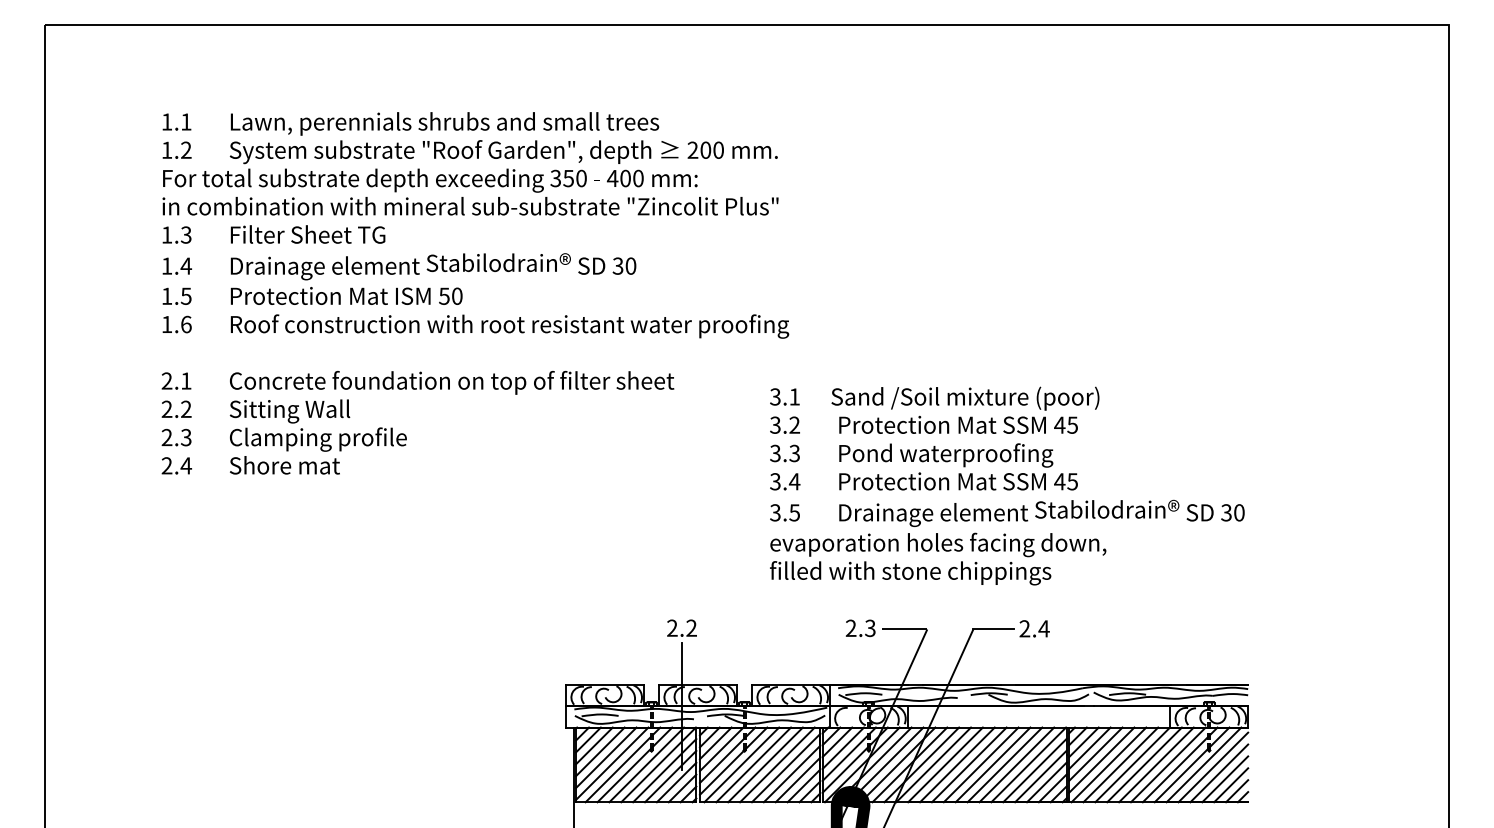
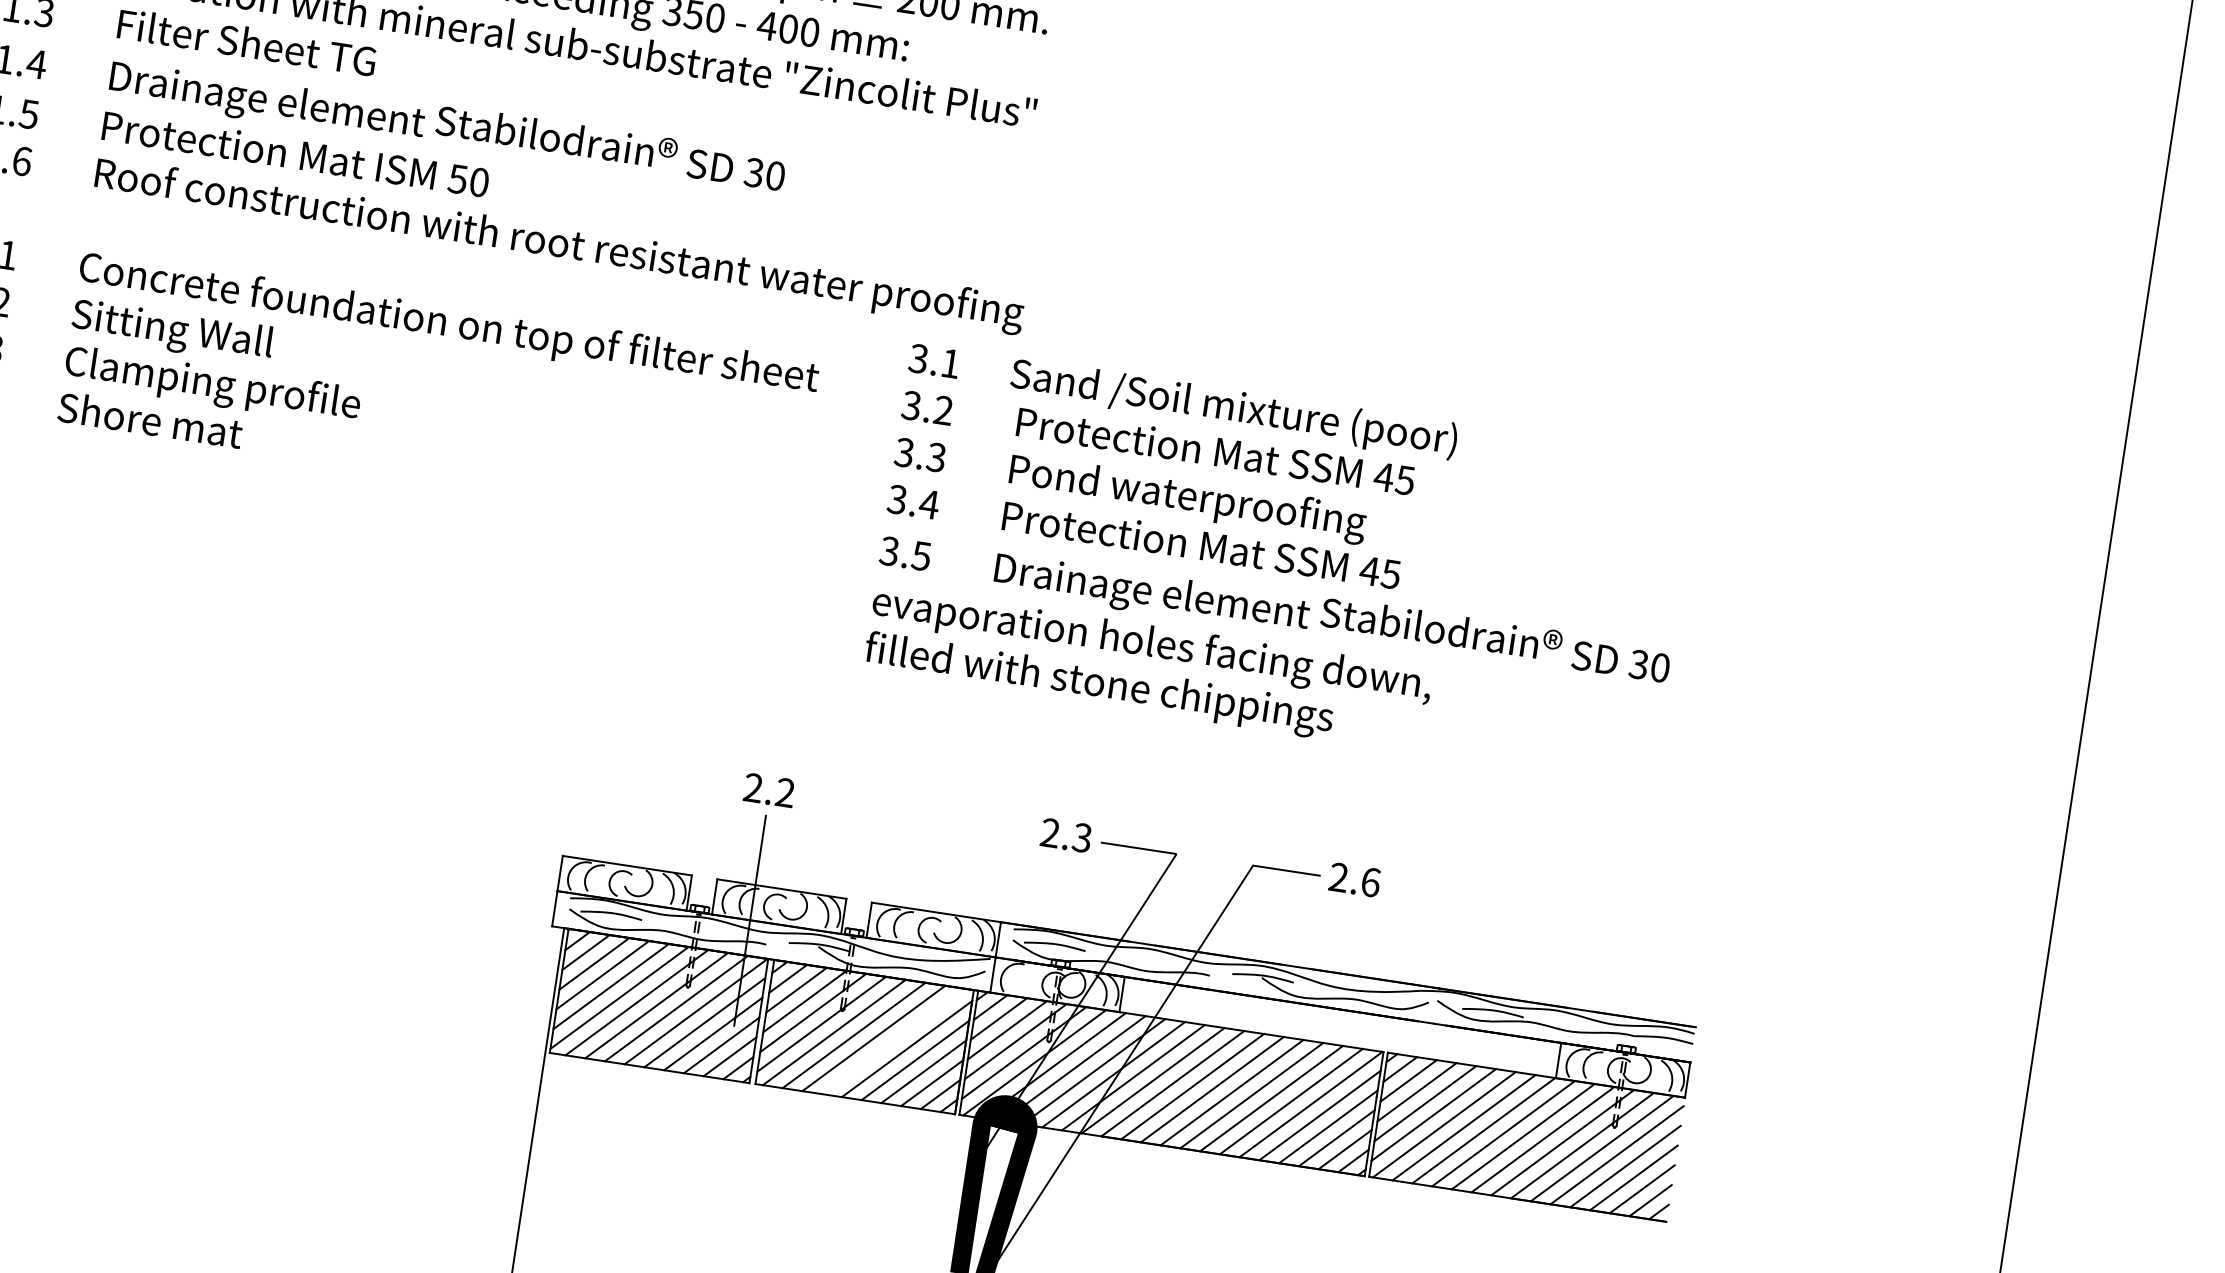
text: (1007, 485) -> (1281, 564), moved
text: (1043, 628) -> (1369, 881), 2.4 -> 2.6
line: (777, 764) -> (893, 1040), removed

